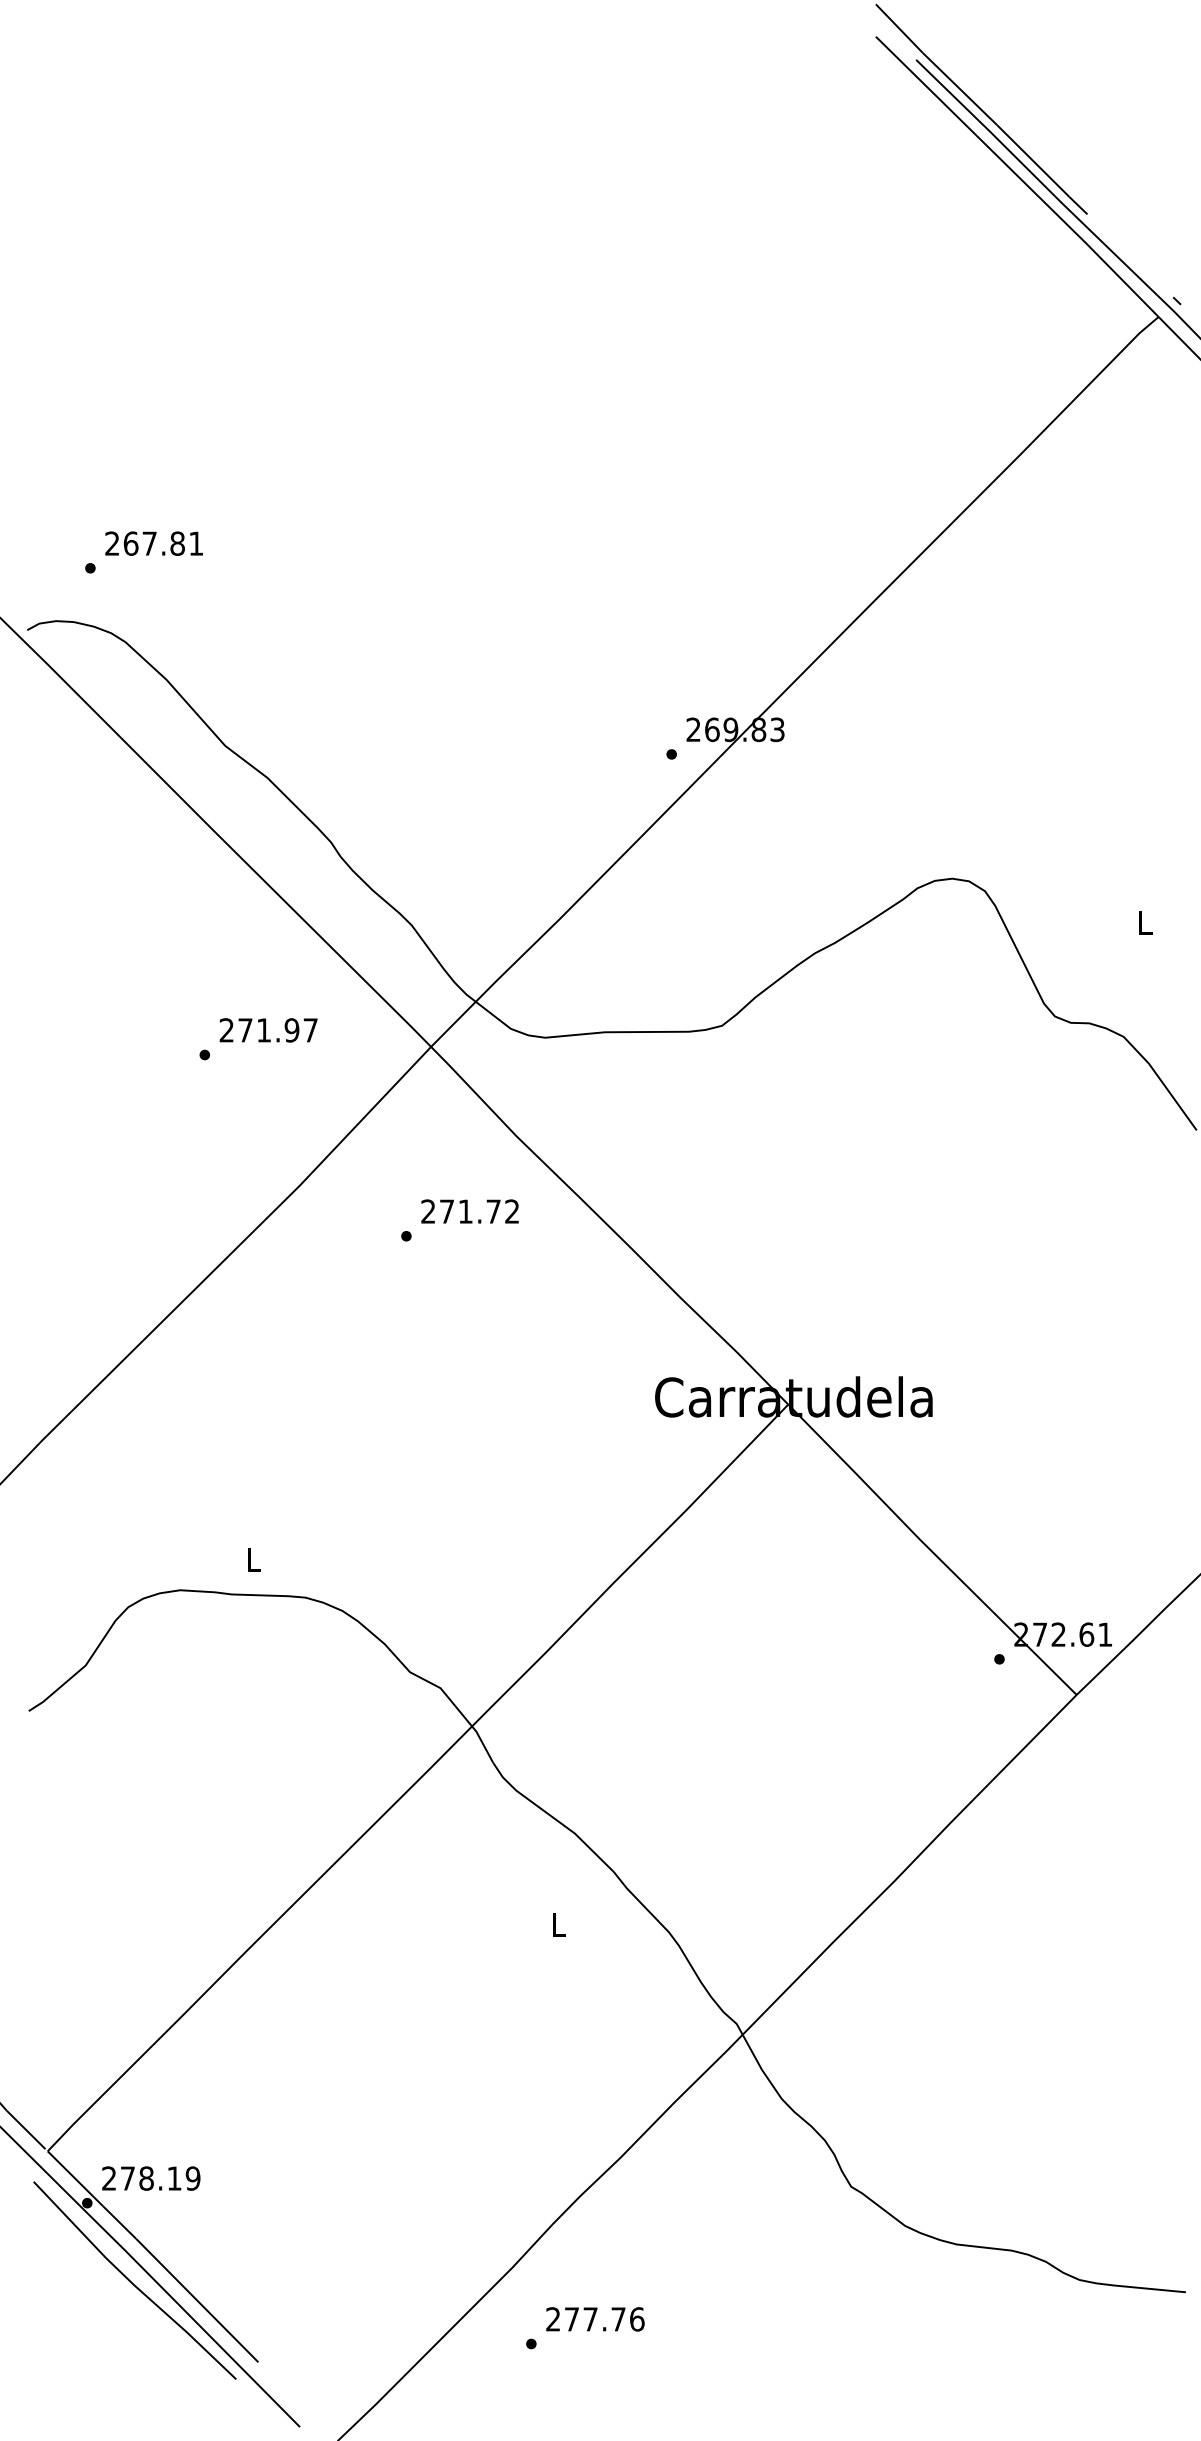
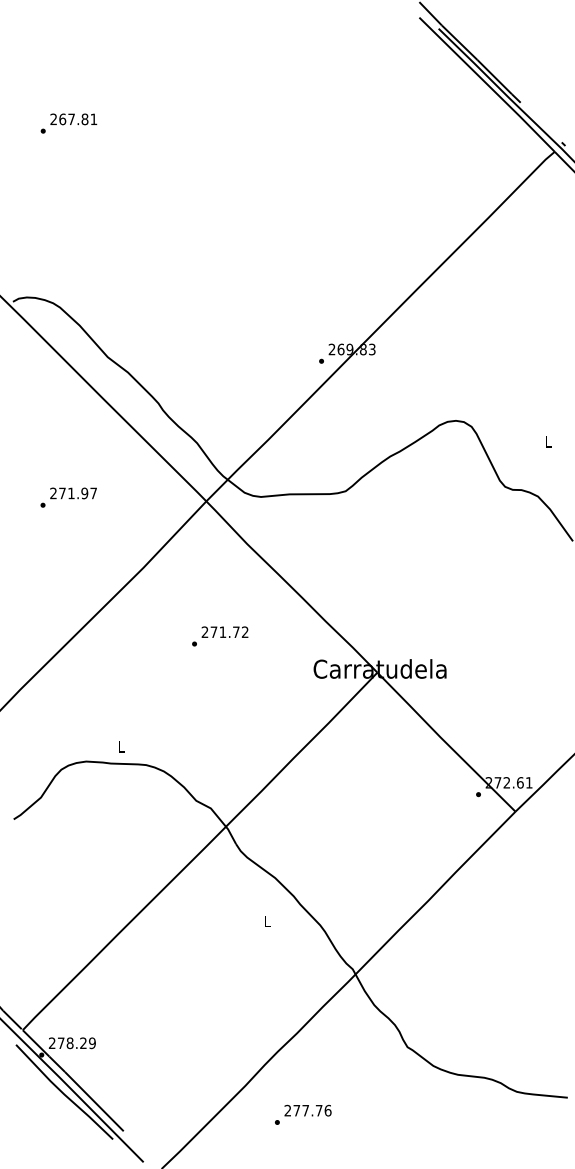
text: (143, 552) -> (68, 123), moved
text: (258, 1038) -> (68, 497), moved
text: (460, 1220) -> (220, 636), moved
text: (174, 2176) -> (83, 1042), 278.19 -> 278.29
text: (585, 2327) -> (303, 1114), moved

